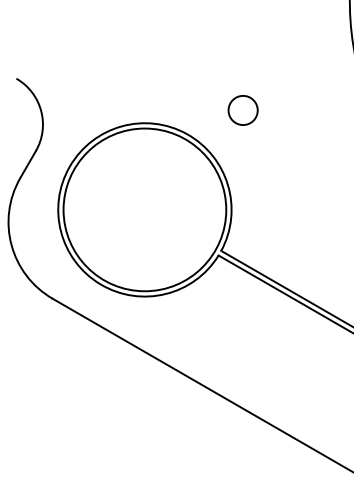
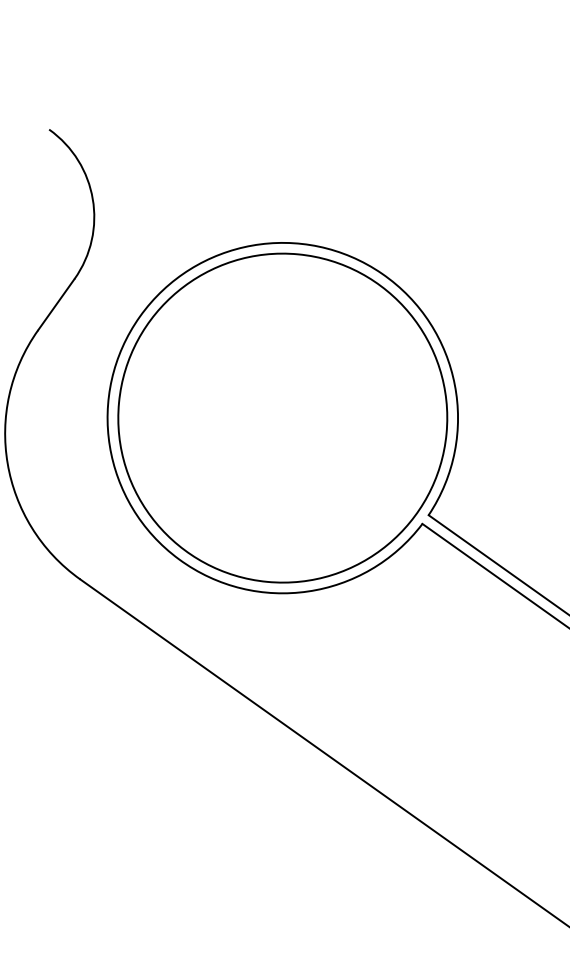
circle: (242, 110) -> (498, 236), removed

